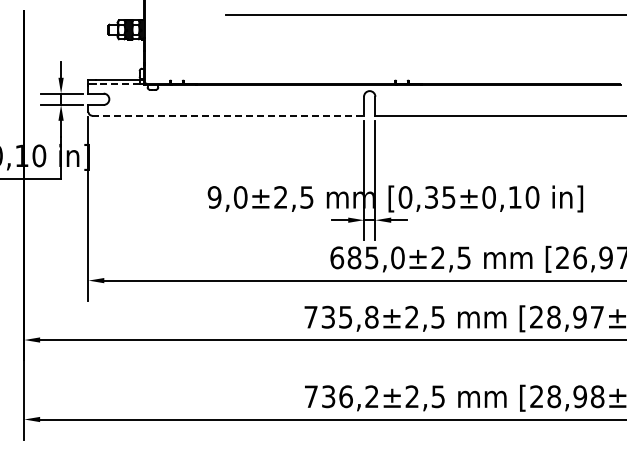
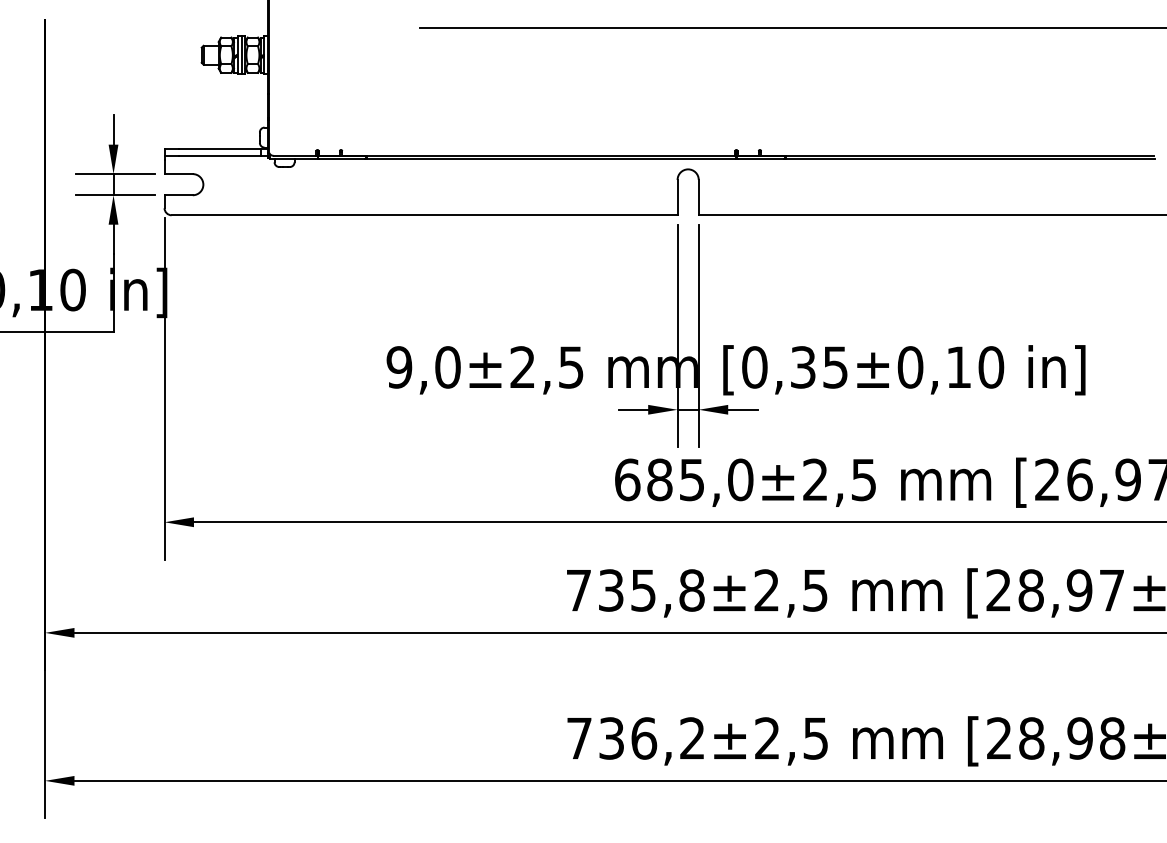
line: (117, 84) -> (218, 157), dashed -> solid
line: (228, 115) -> (425, 214), dashed -> solid

